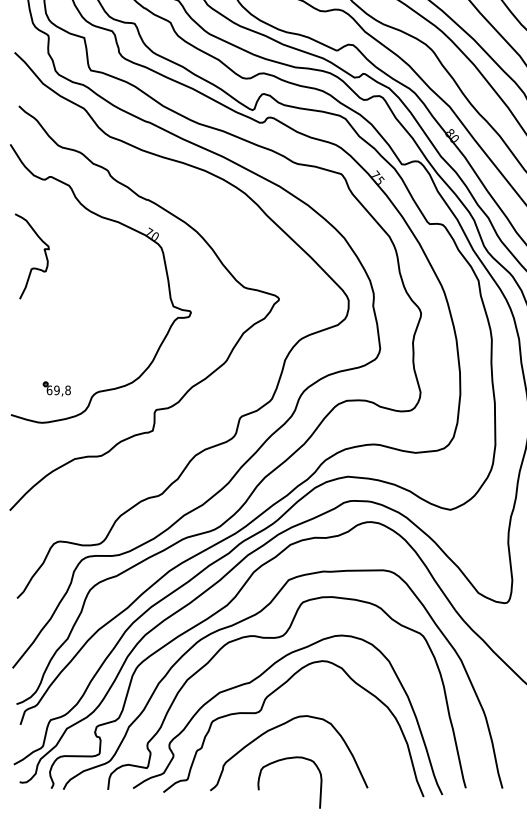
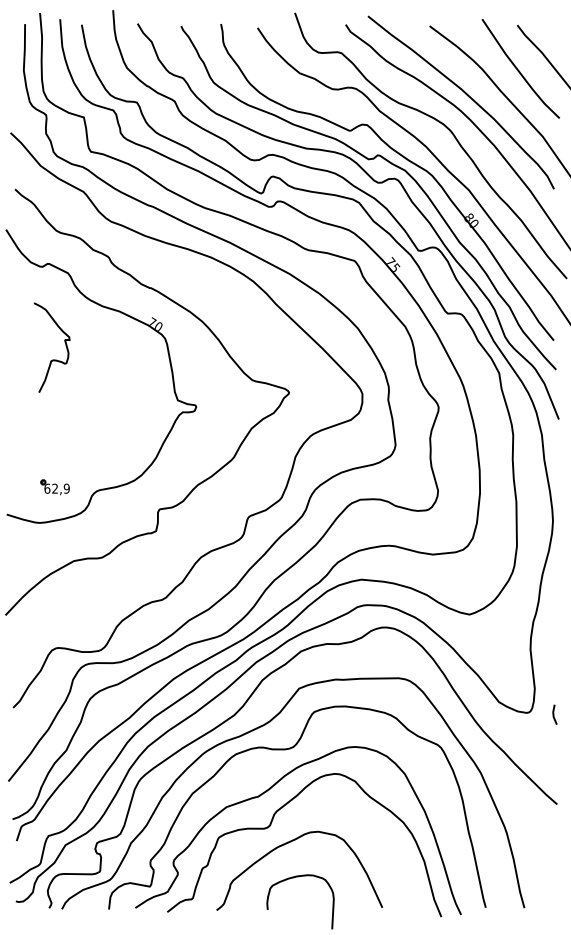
curve: (32, 267) -> (52, 359), moved
text: (62, 390) -> (60, 488), 69,8 -> 62,9

